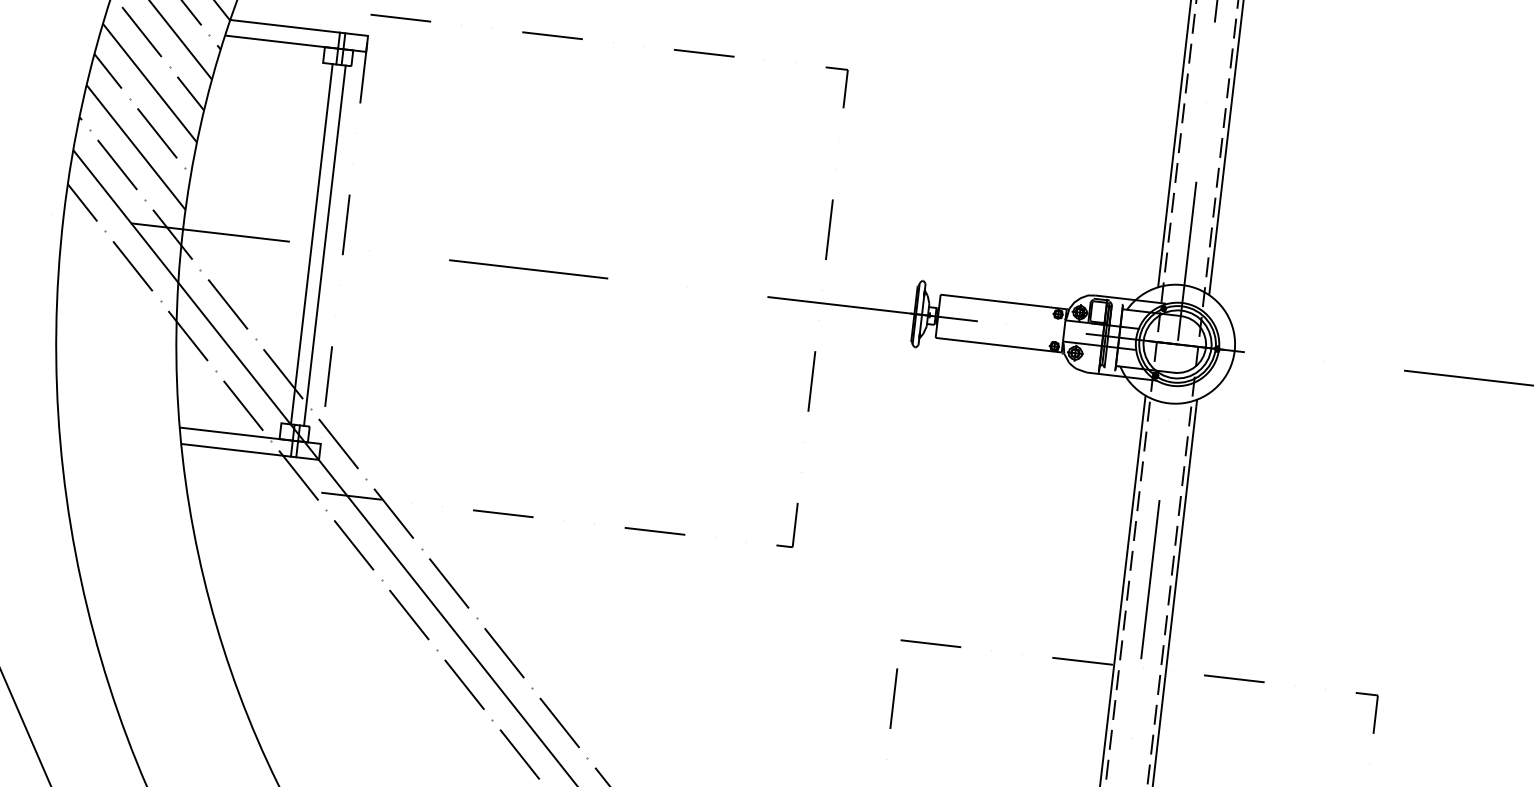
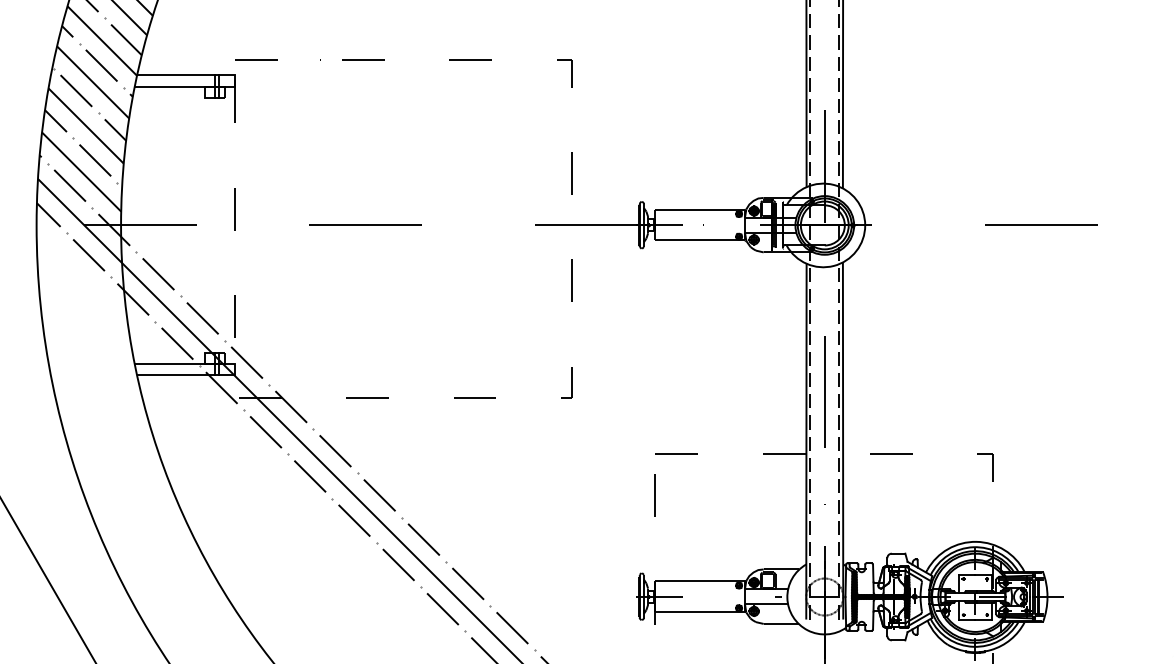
line: (312, 242) -> (212, 224), removed
line: (325, 244) -> (221, 224), removed

